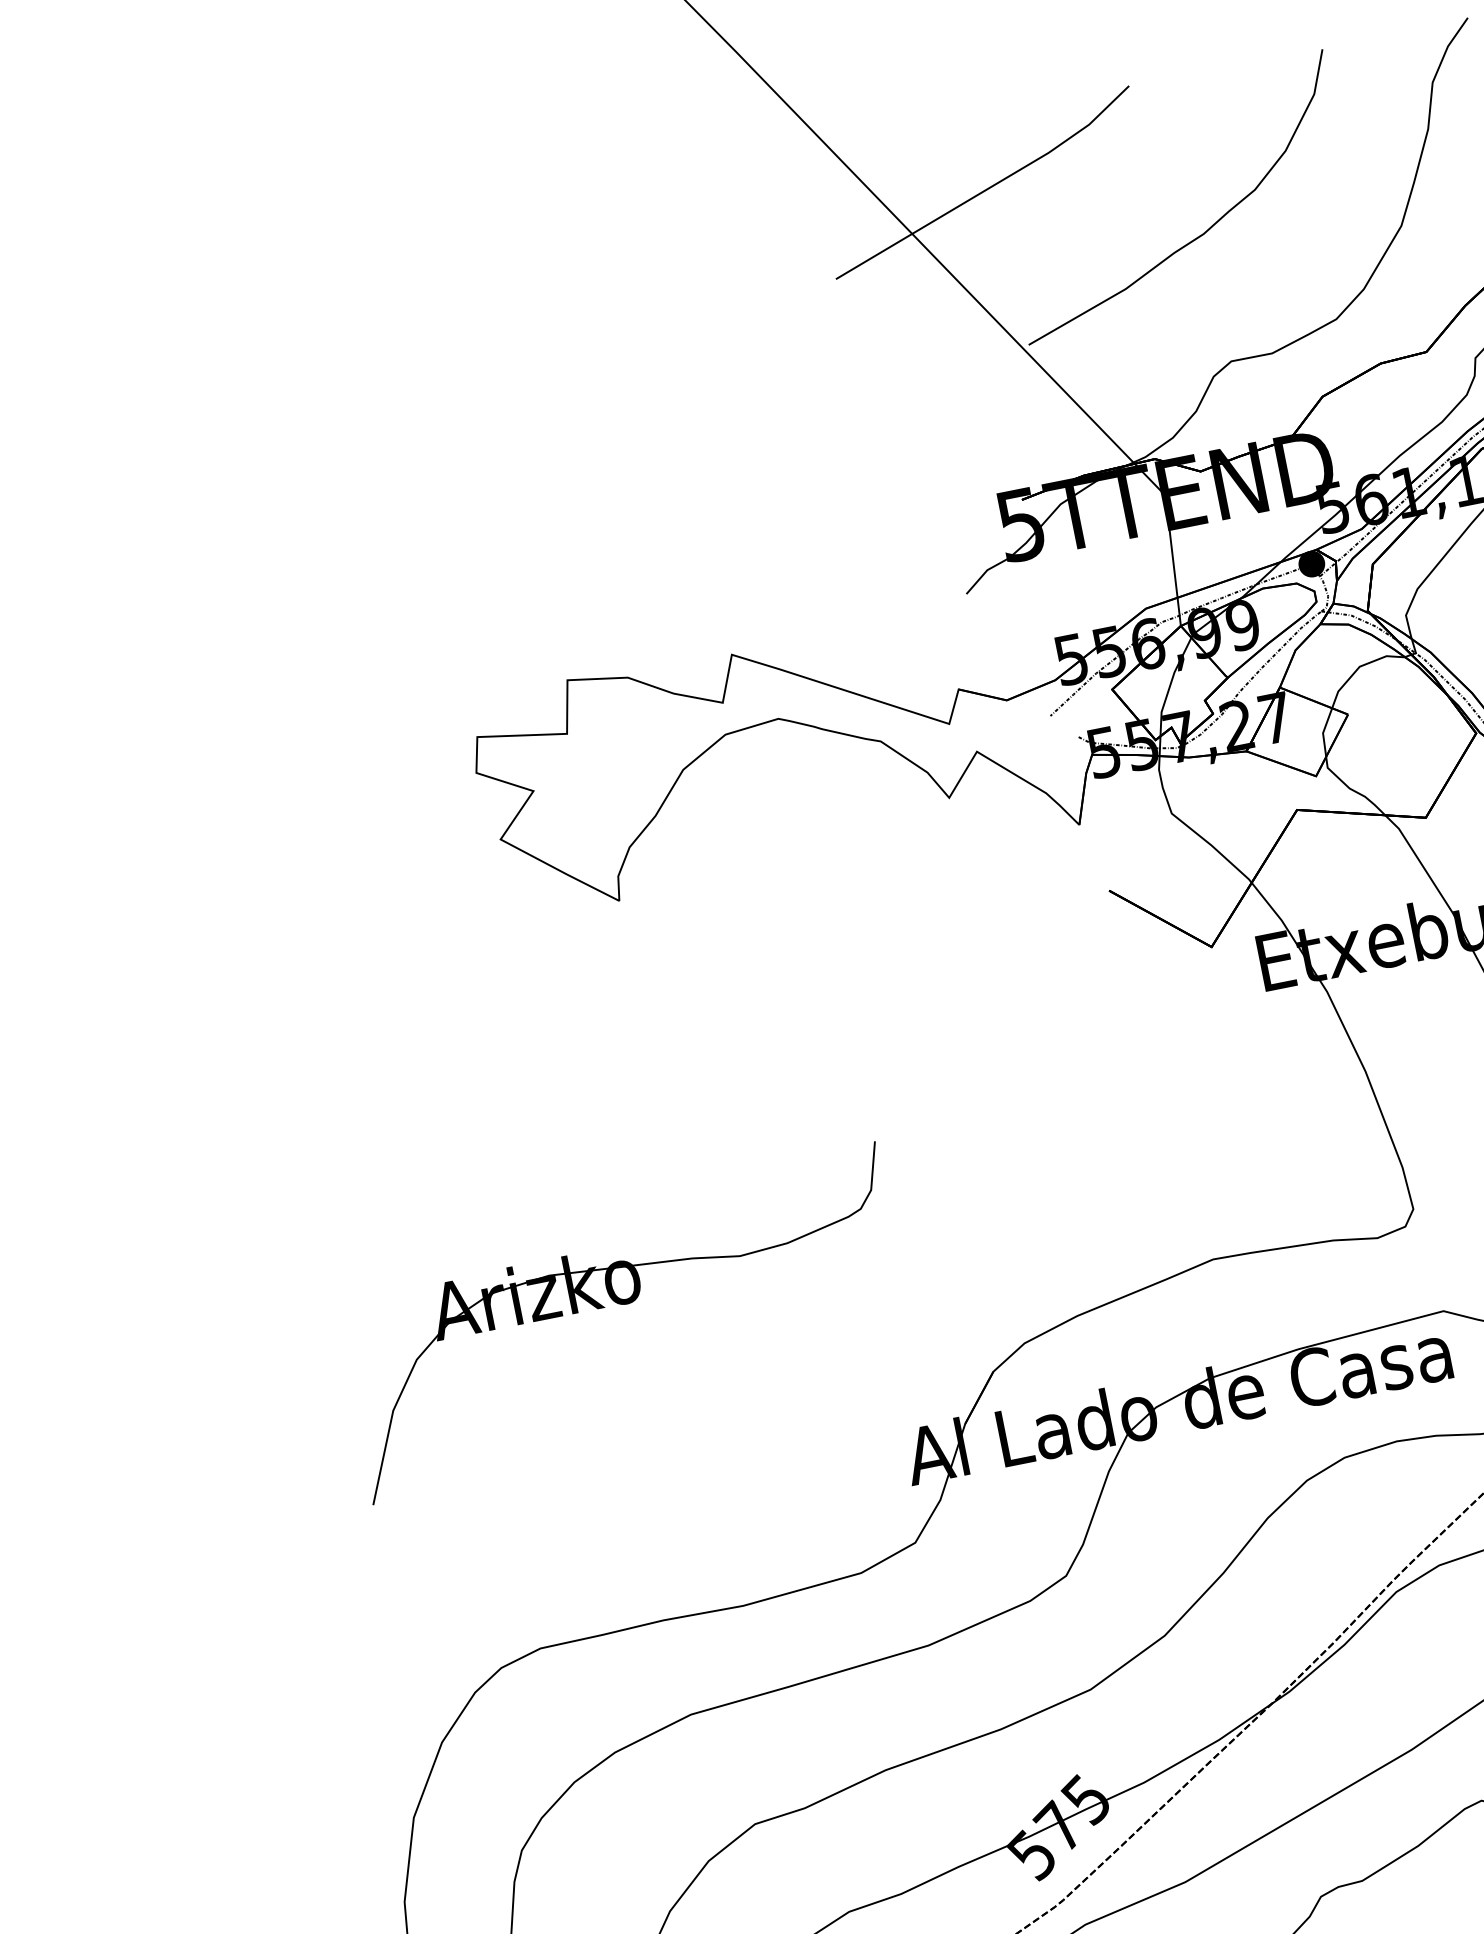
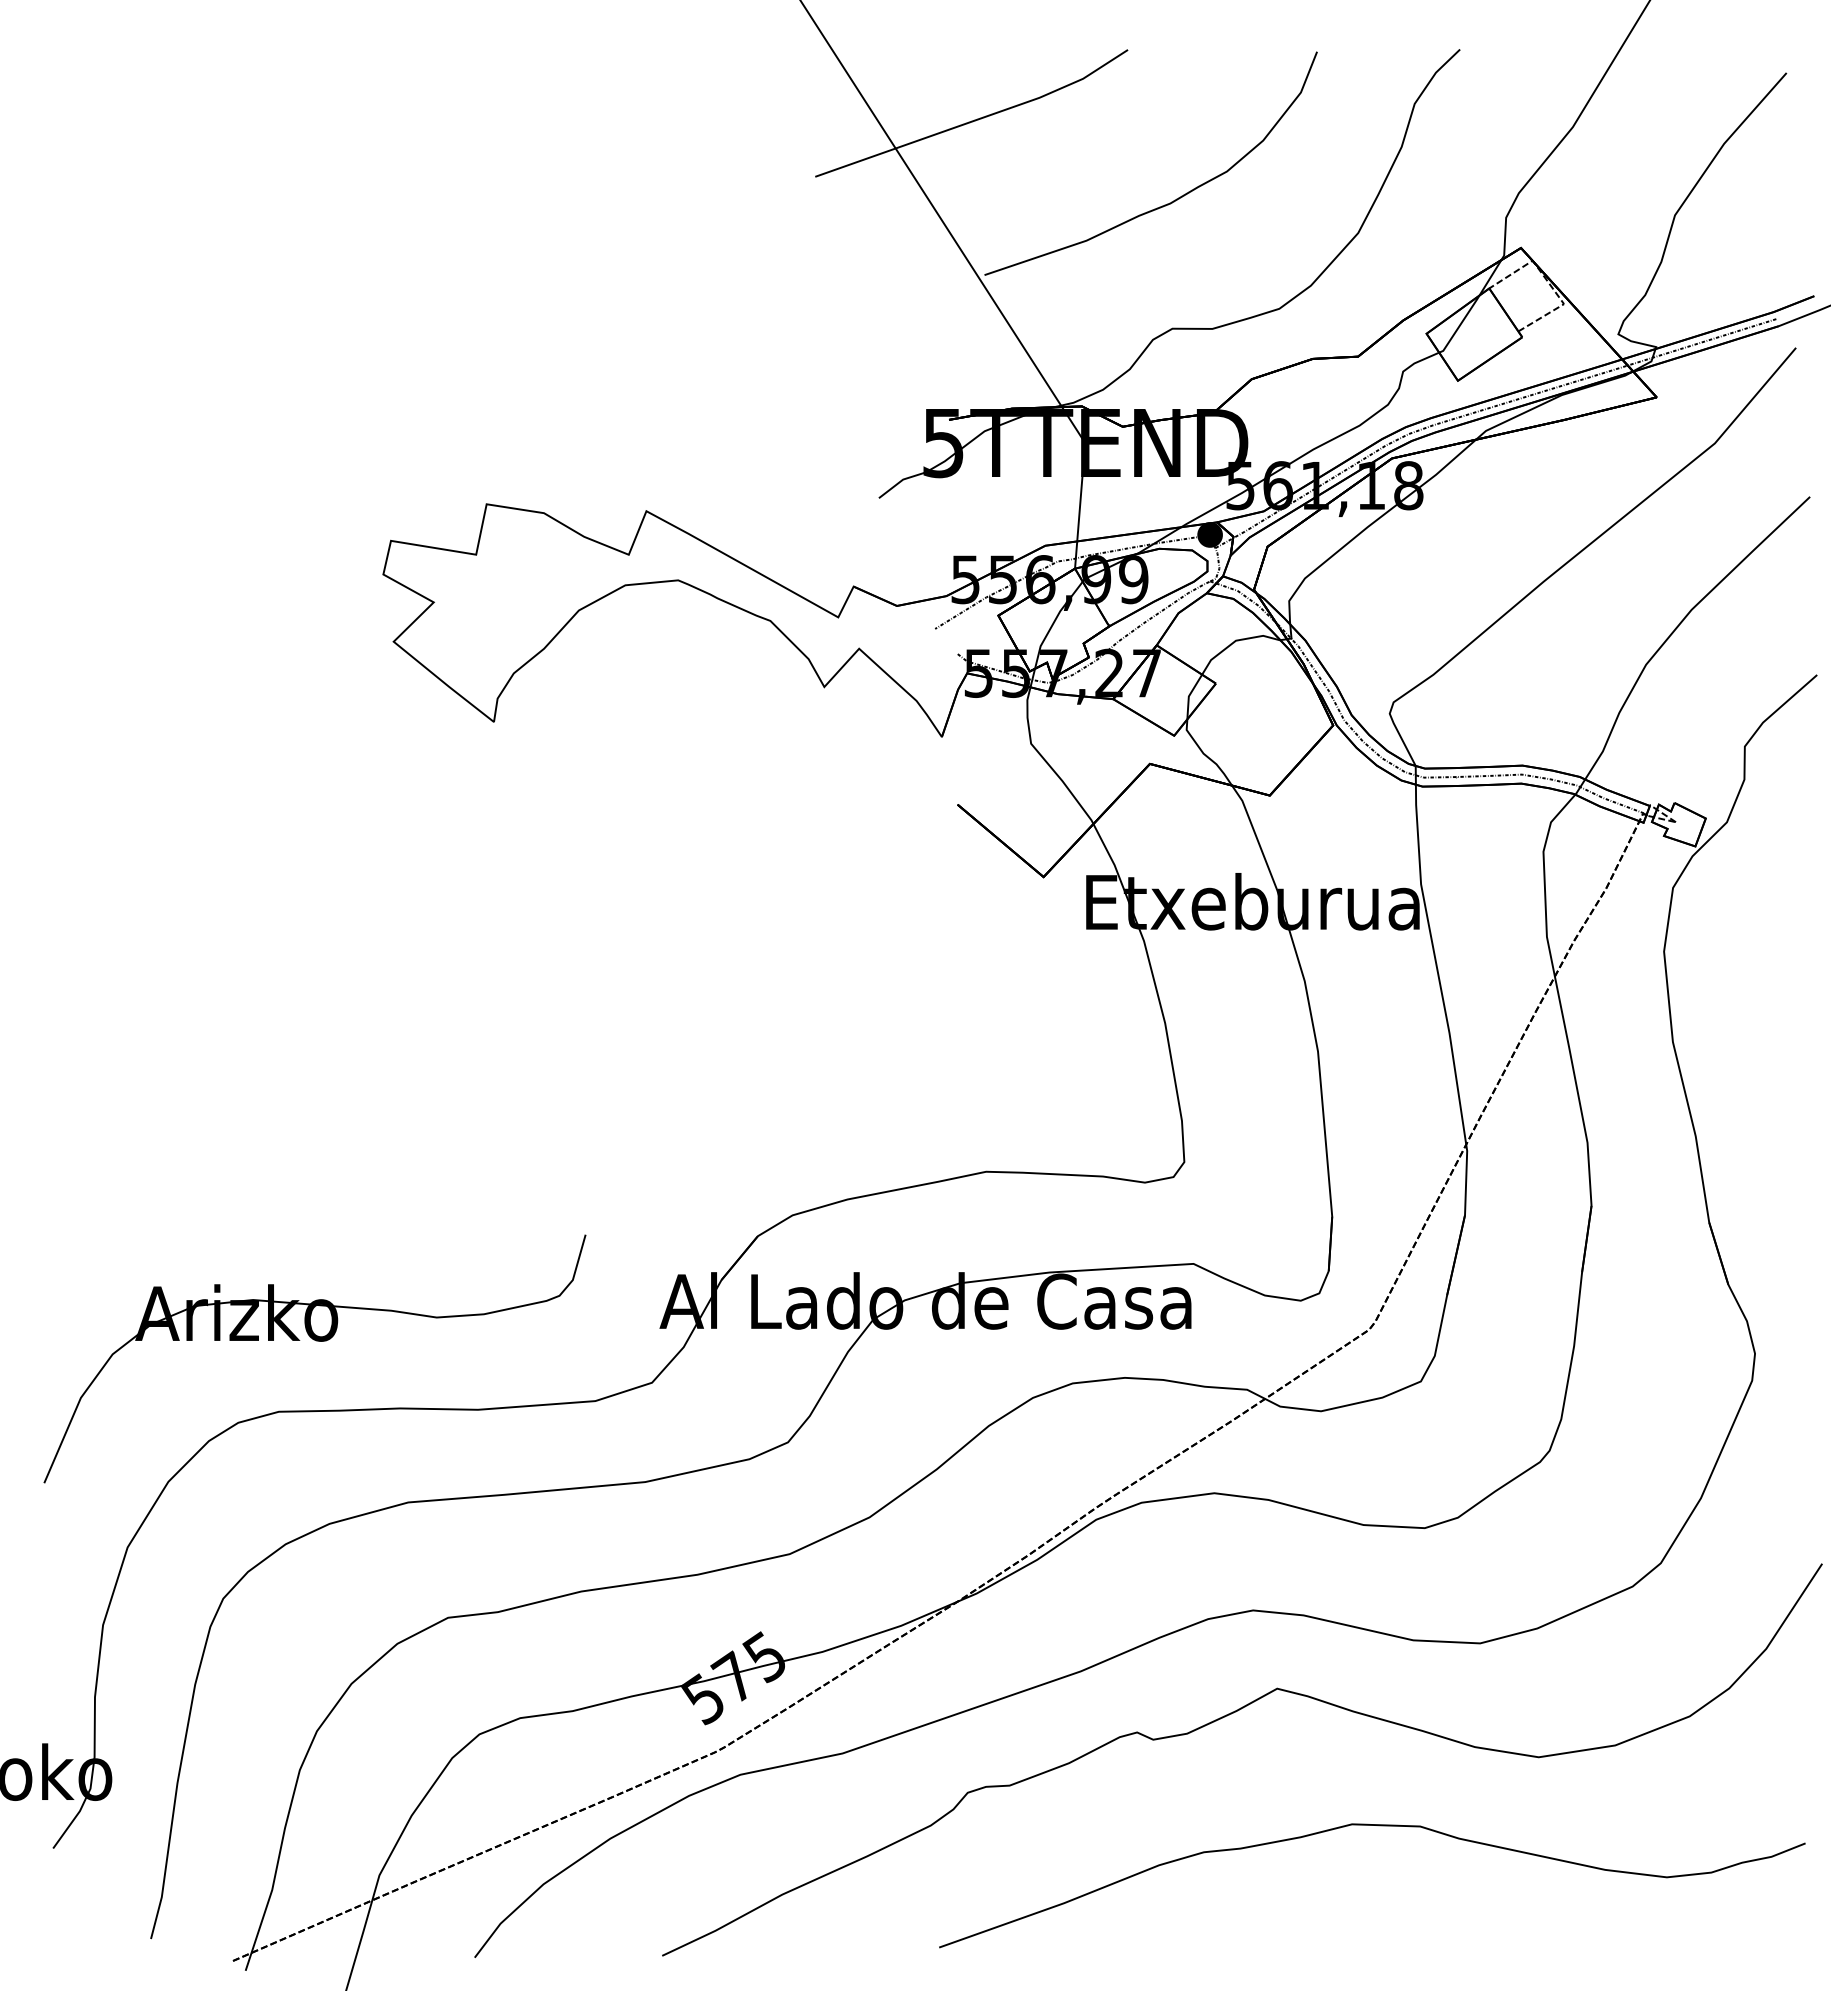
part: (622, 1305) -> (316, 1341), moved

